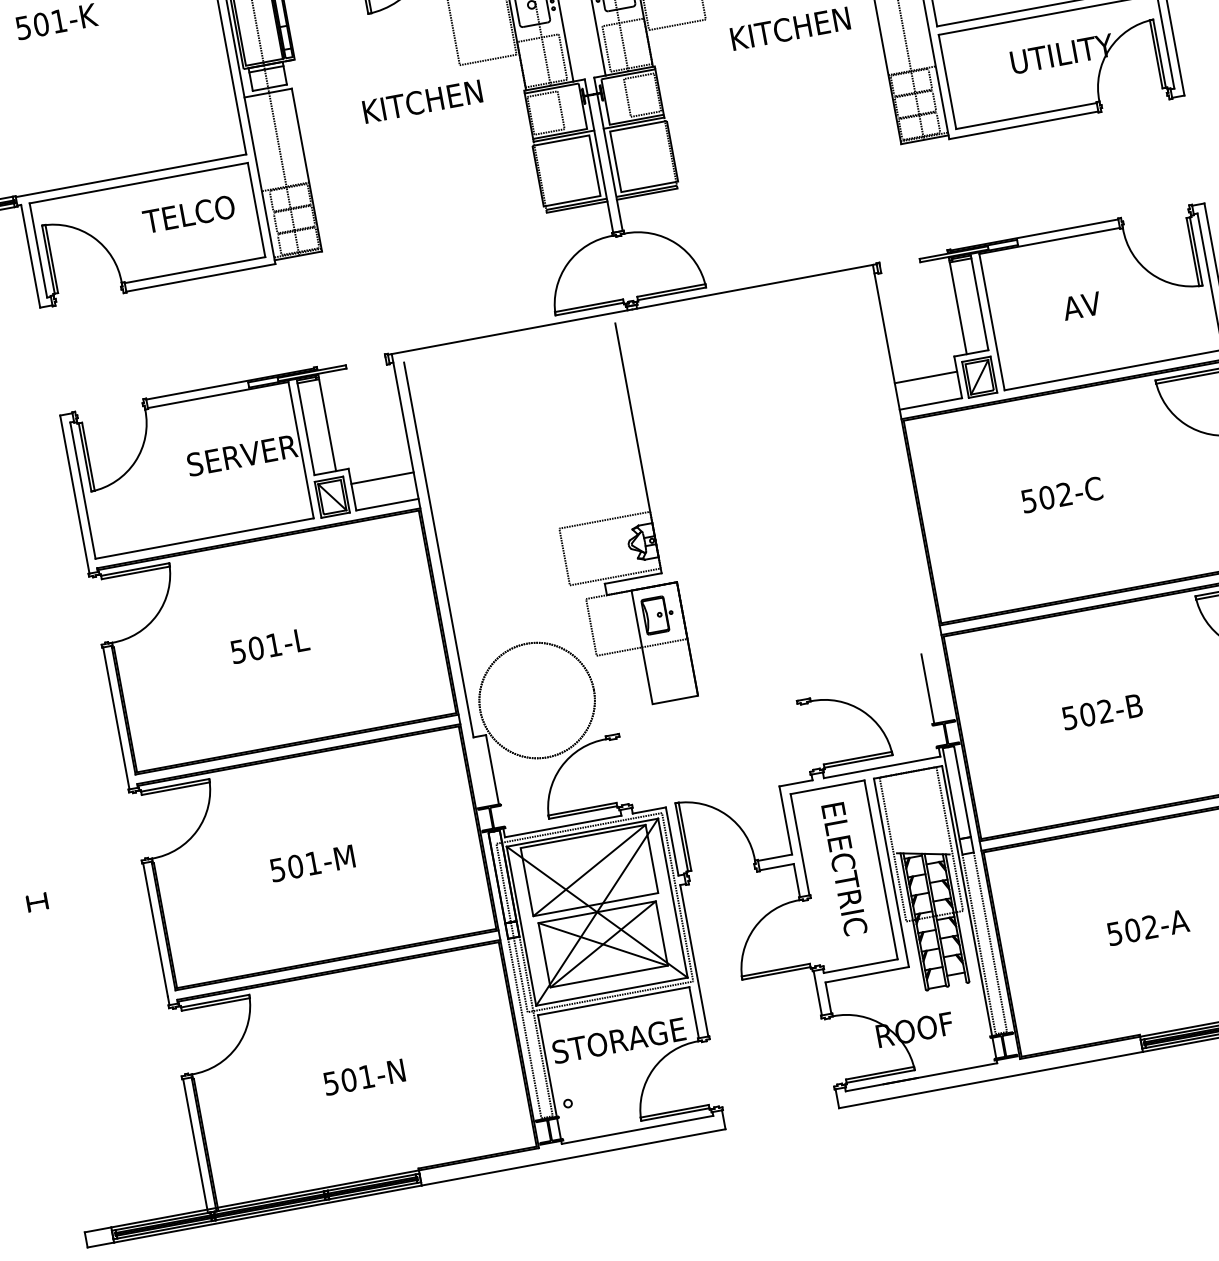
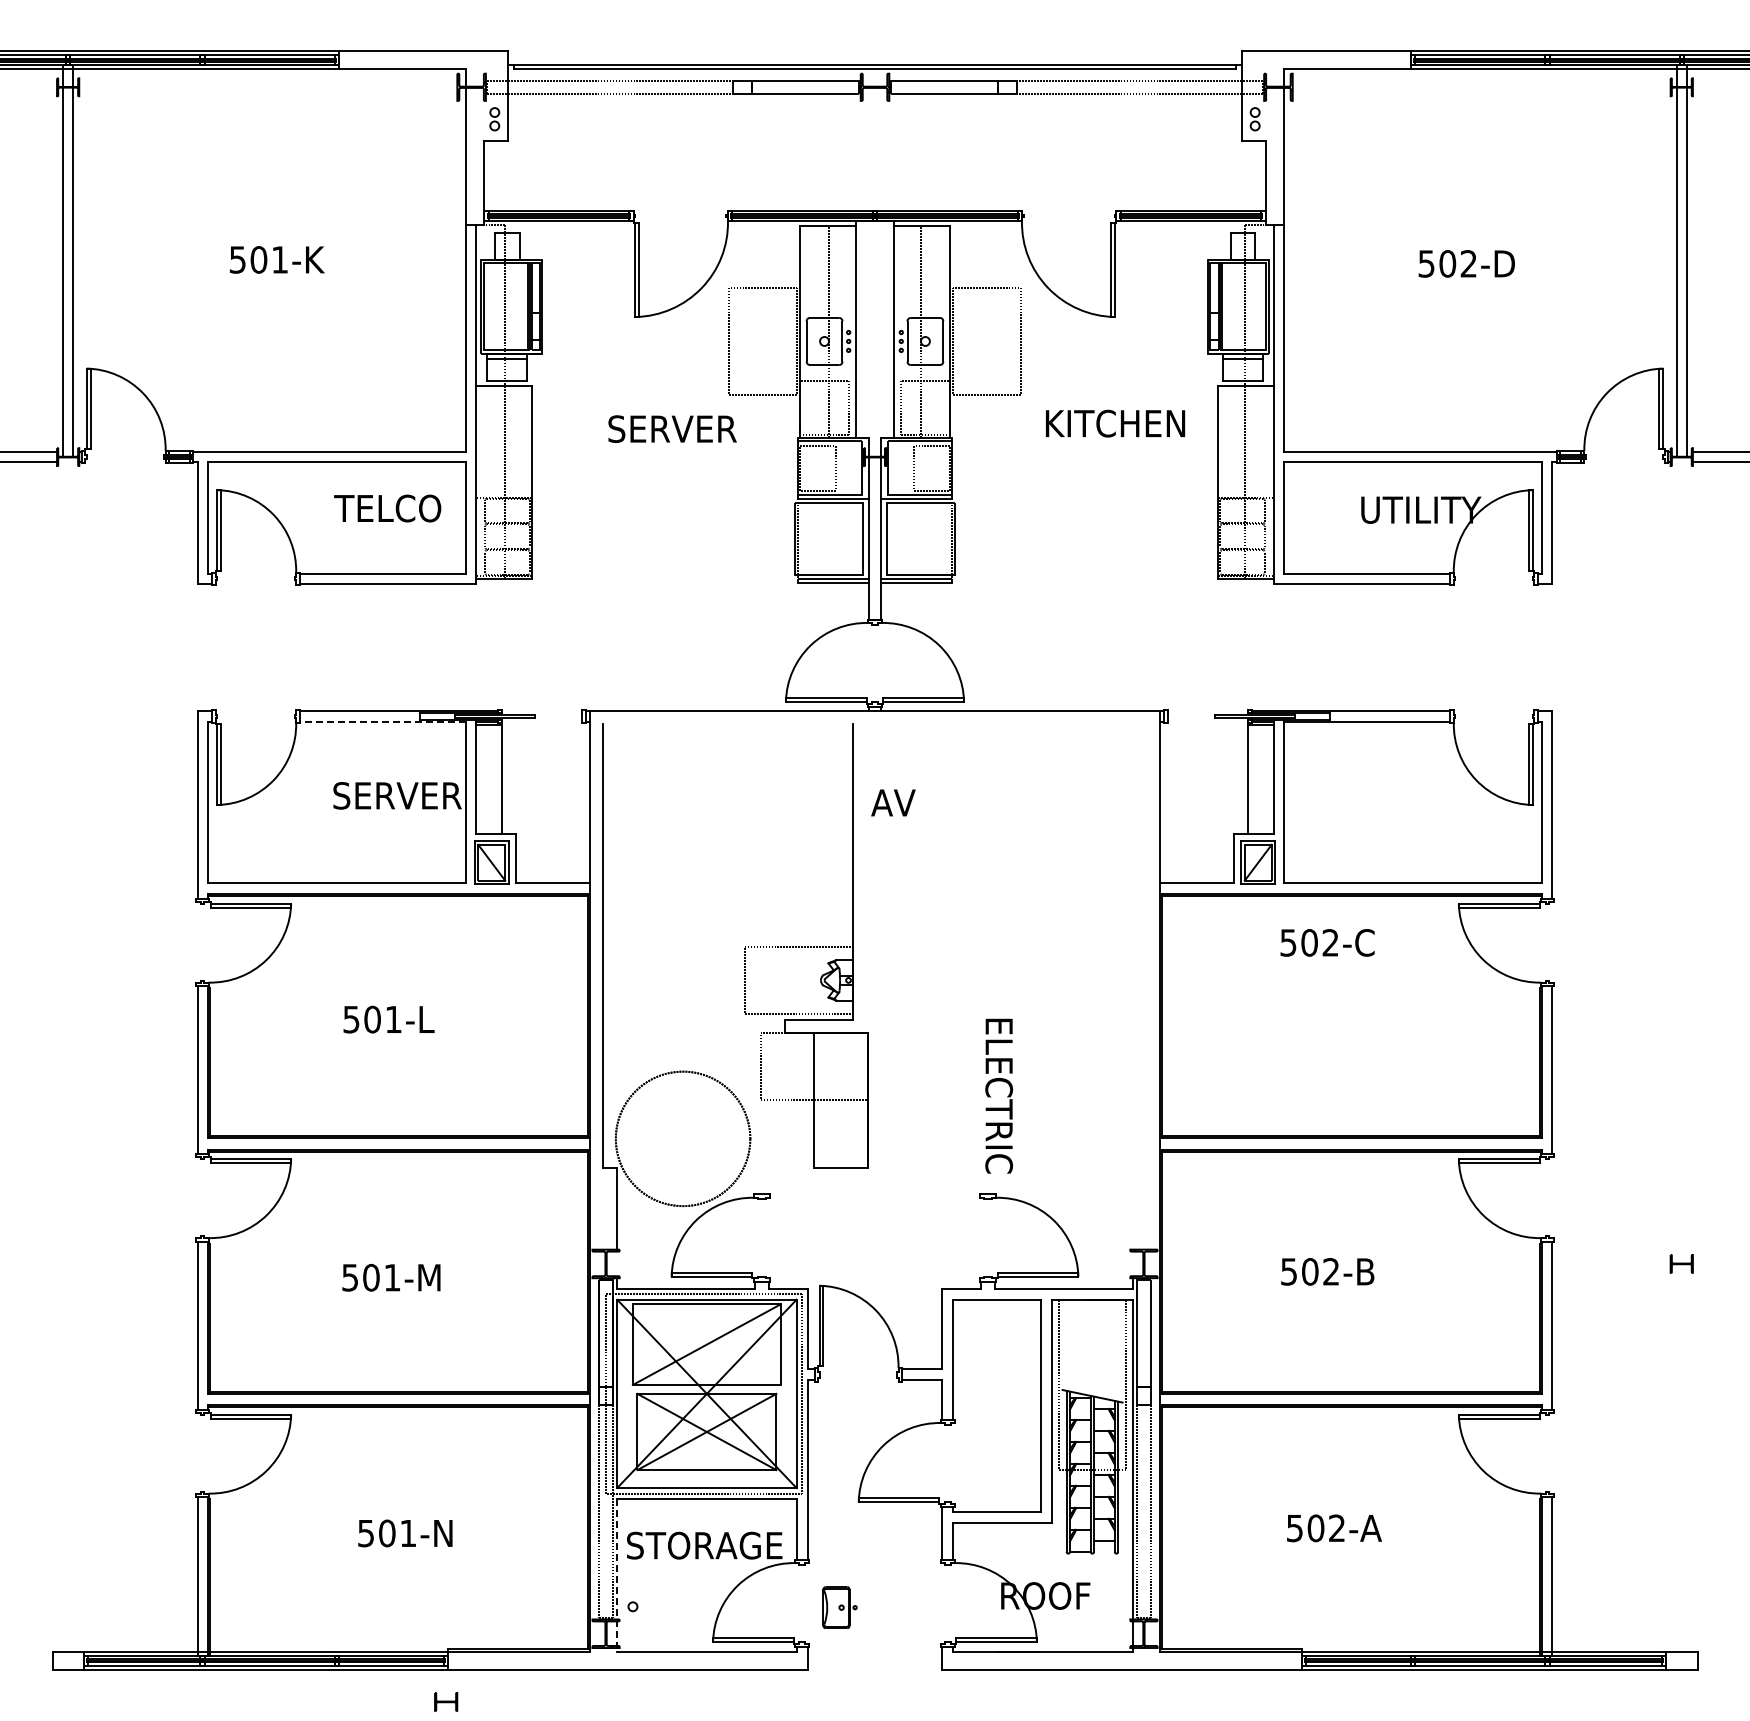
text: (422, 102) -> (678, 429), KITCHEN -> SERVER
text: (1081, 305) -> (893, 802), moved
line: (925, 377) -> (1196, 851), removed
line: (217, 395) -> (382, 721), solid -> dashed
line: (382, 478) -> (553, 851), removed
text: (1061, 494) -> (1327, 942), moved
part: (657, 614) -> (839, 1607), moved
line: (927, 689) -> (1132, 1208), removed
text: (843, 868) -> (998, 1095), moved
part: (37, 902) -> (446, 1701), moved
line: (550, 1079) -> (617, 1575), solid -> dashed

